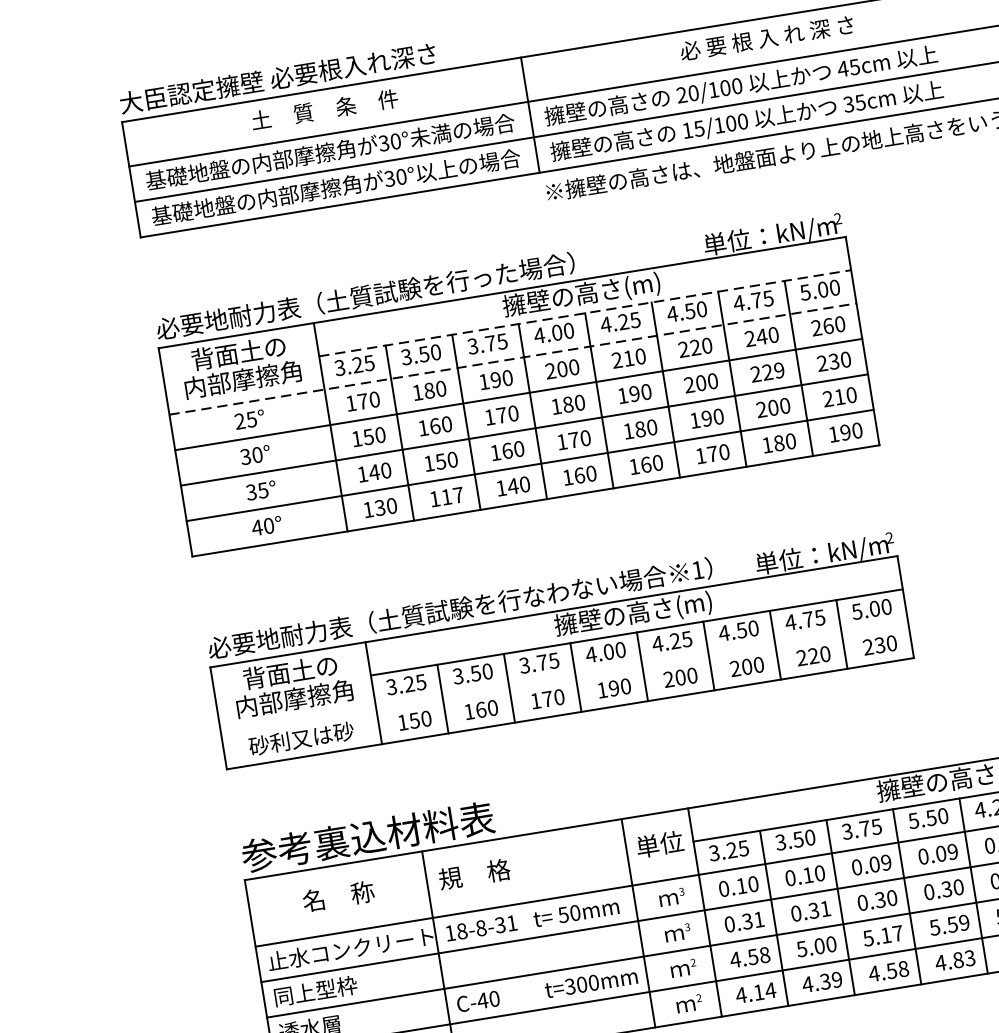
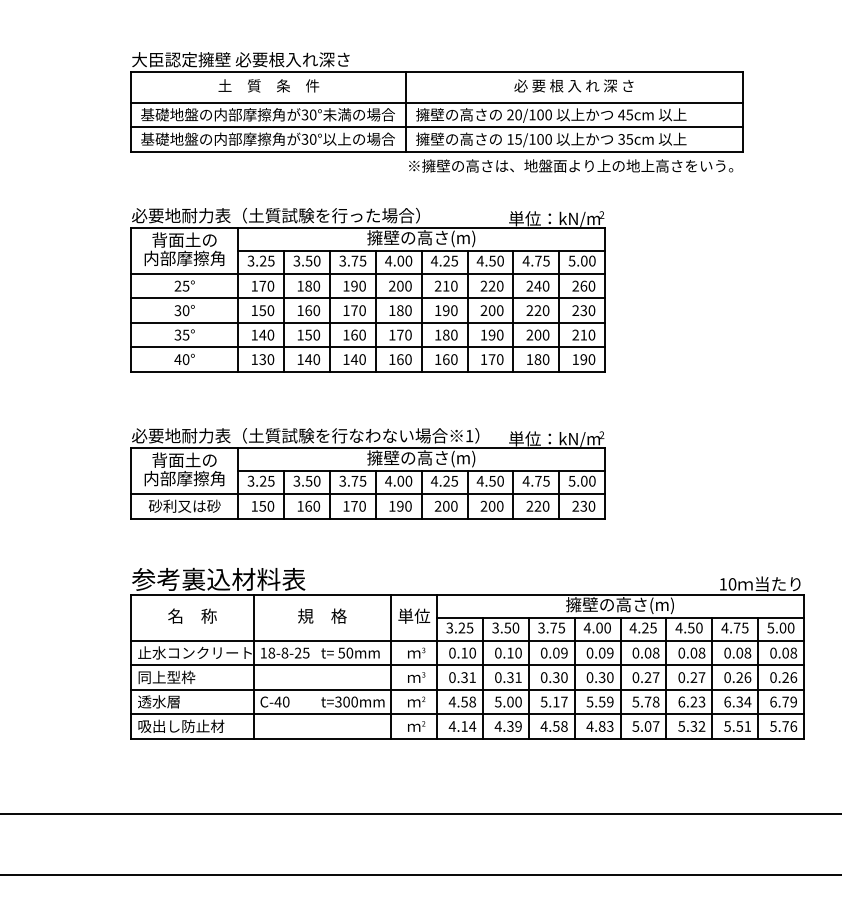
line: (586, 313) -> (422, 251), dashed -> solid
line: (513, 358) -> (368, 273), dashed -> solid
text: (778, 370) -> (545, 310), 229 -> 220
text: (452, 496) -> (312, 359), 117 -> 140
line: (565, 678) -> (368, 494), added
text: (921, 818) -> (592, 627), 5.50 -> 4.00
text: (474, 873) -> (322, 615), moved
text: (505, 923) -> (301, 652), 18-8-31 -> 18-8-25

